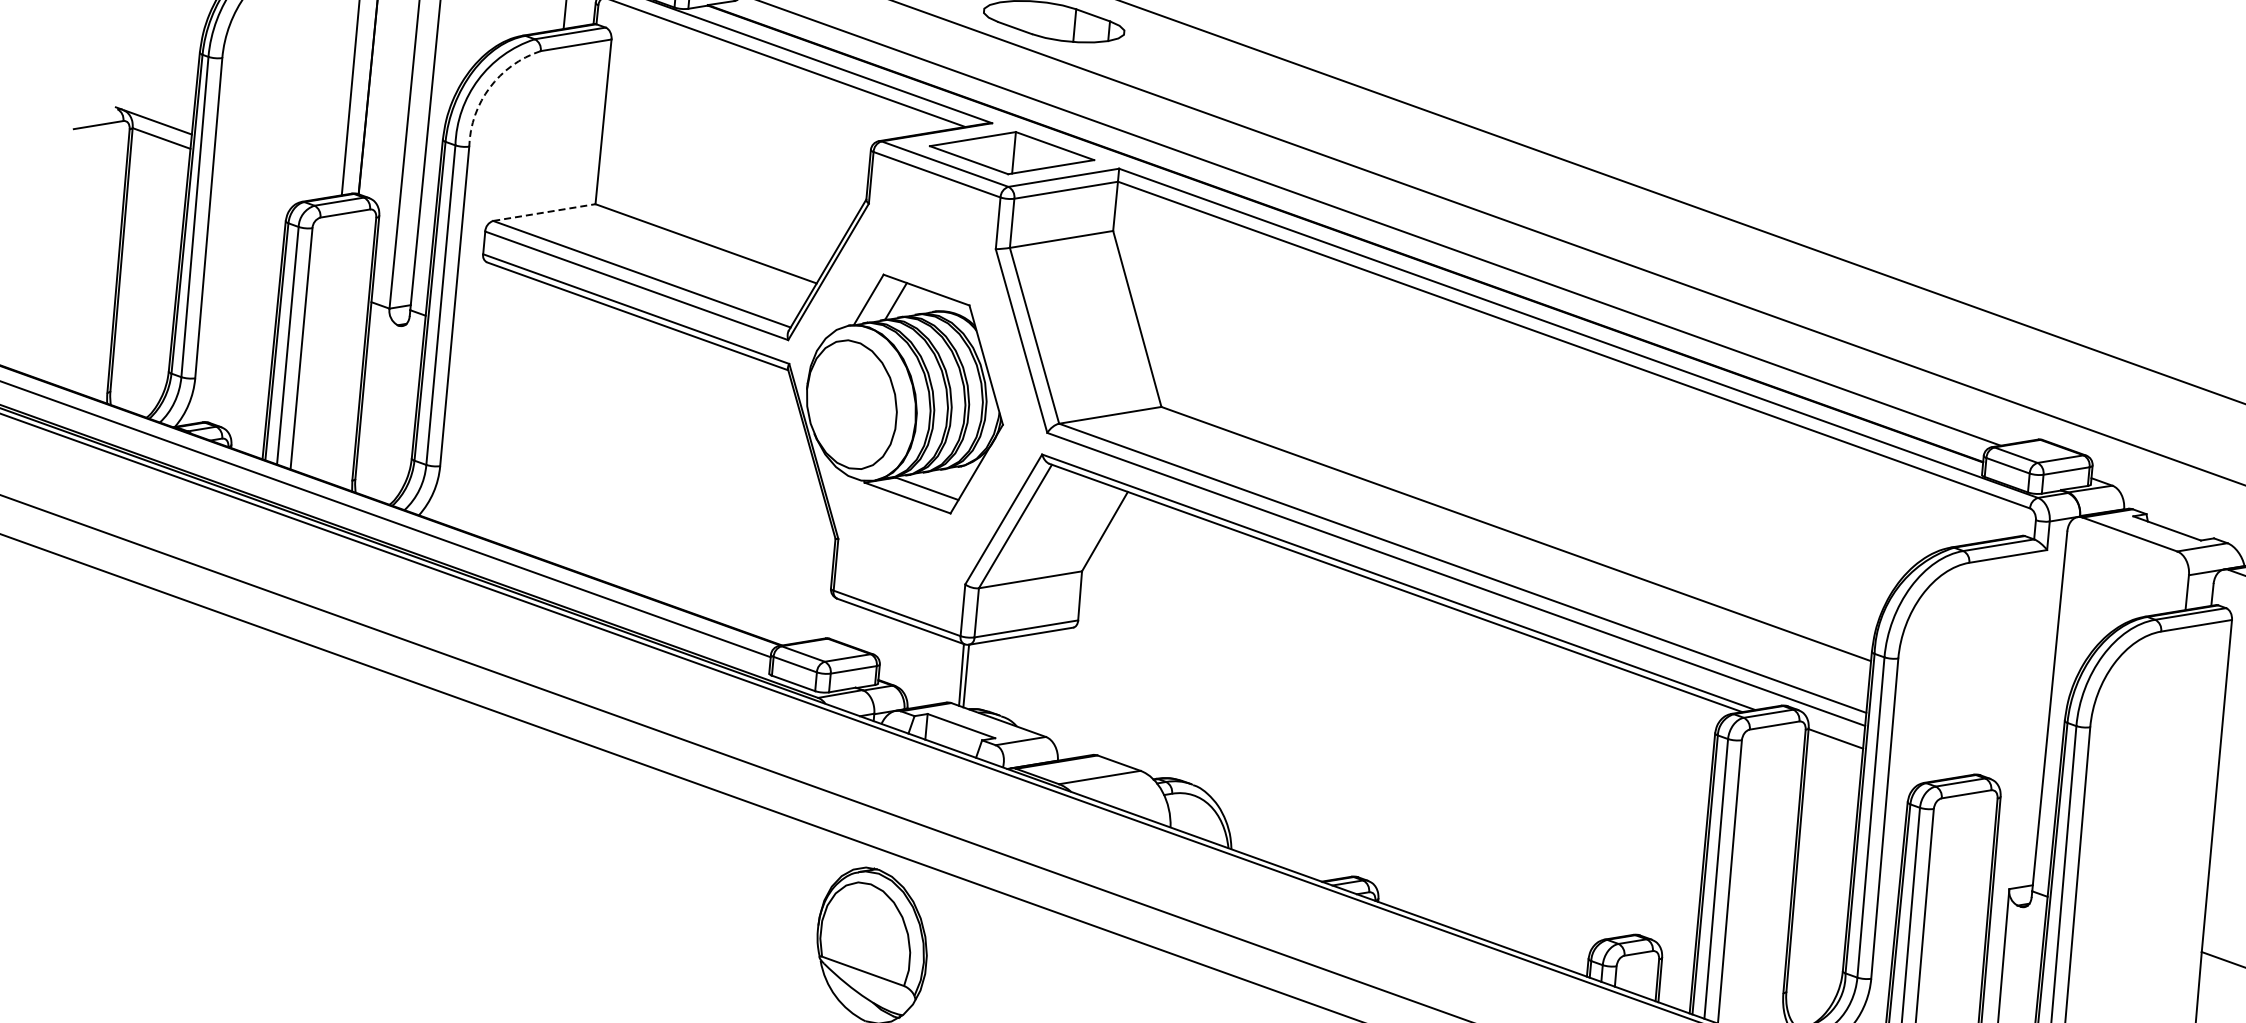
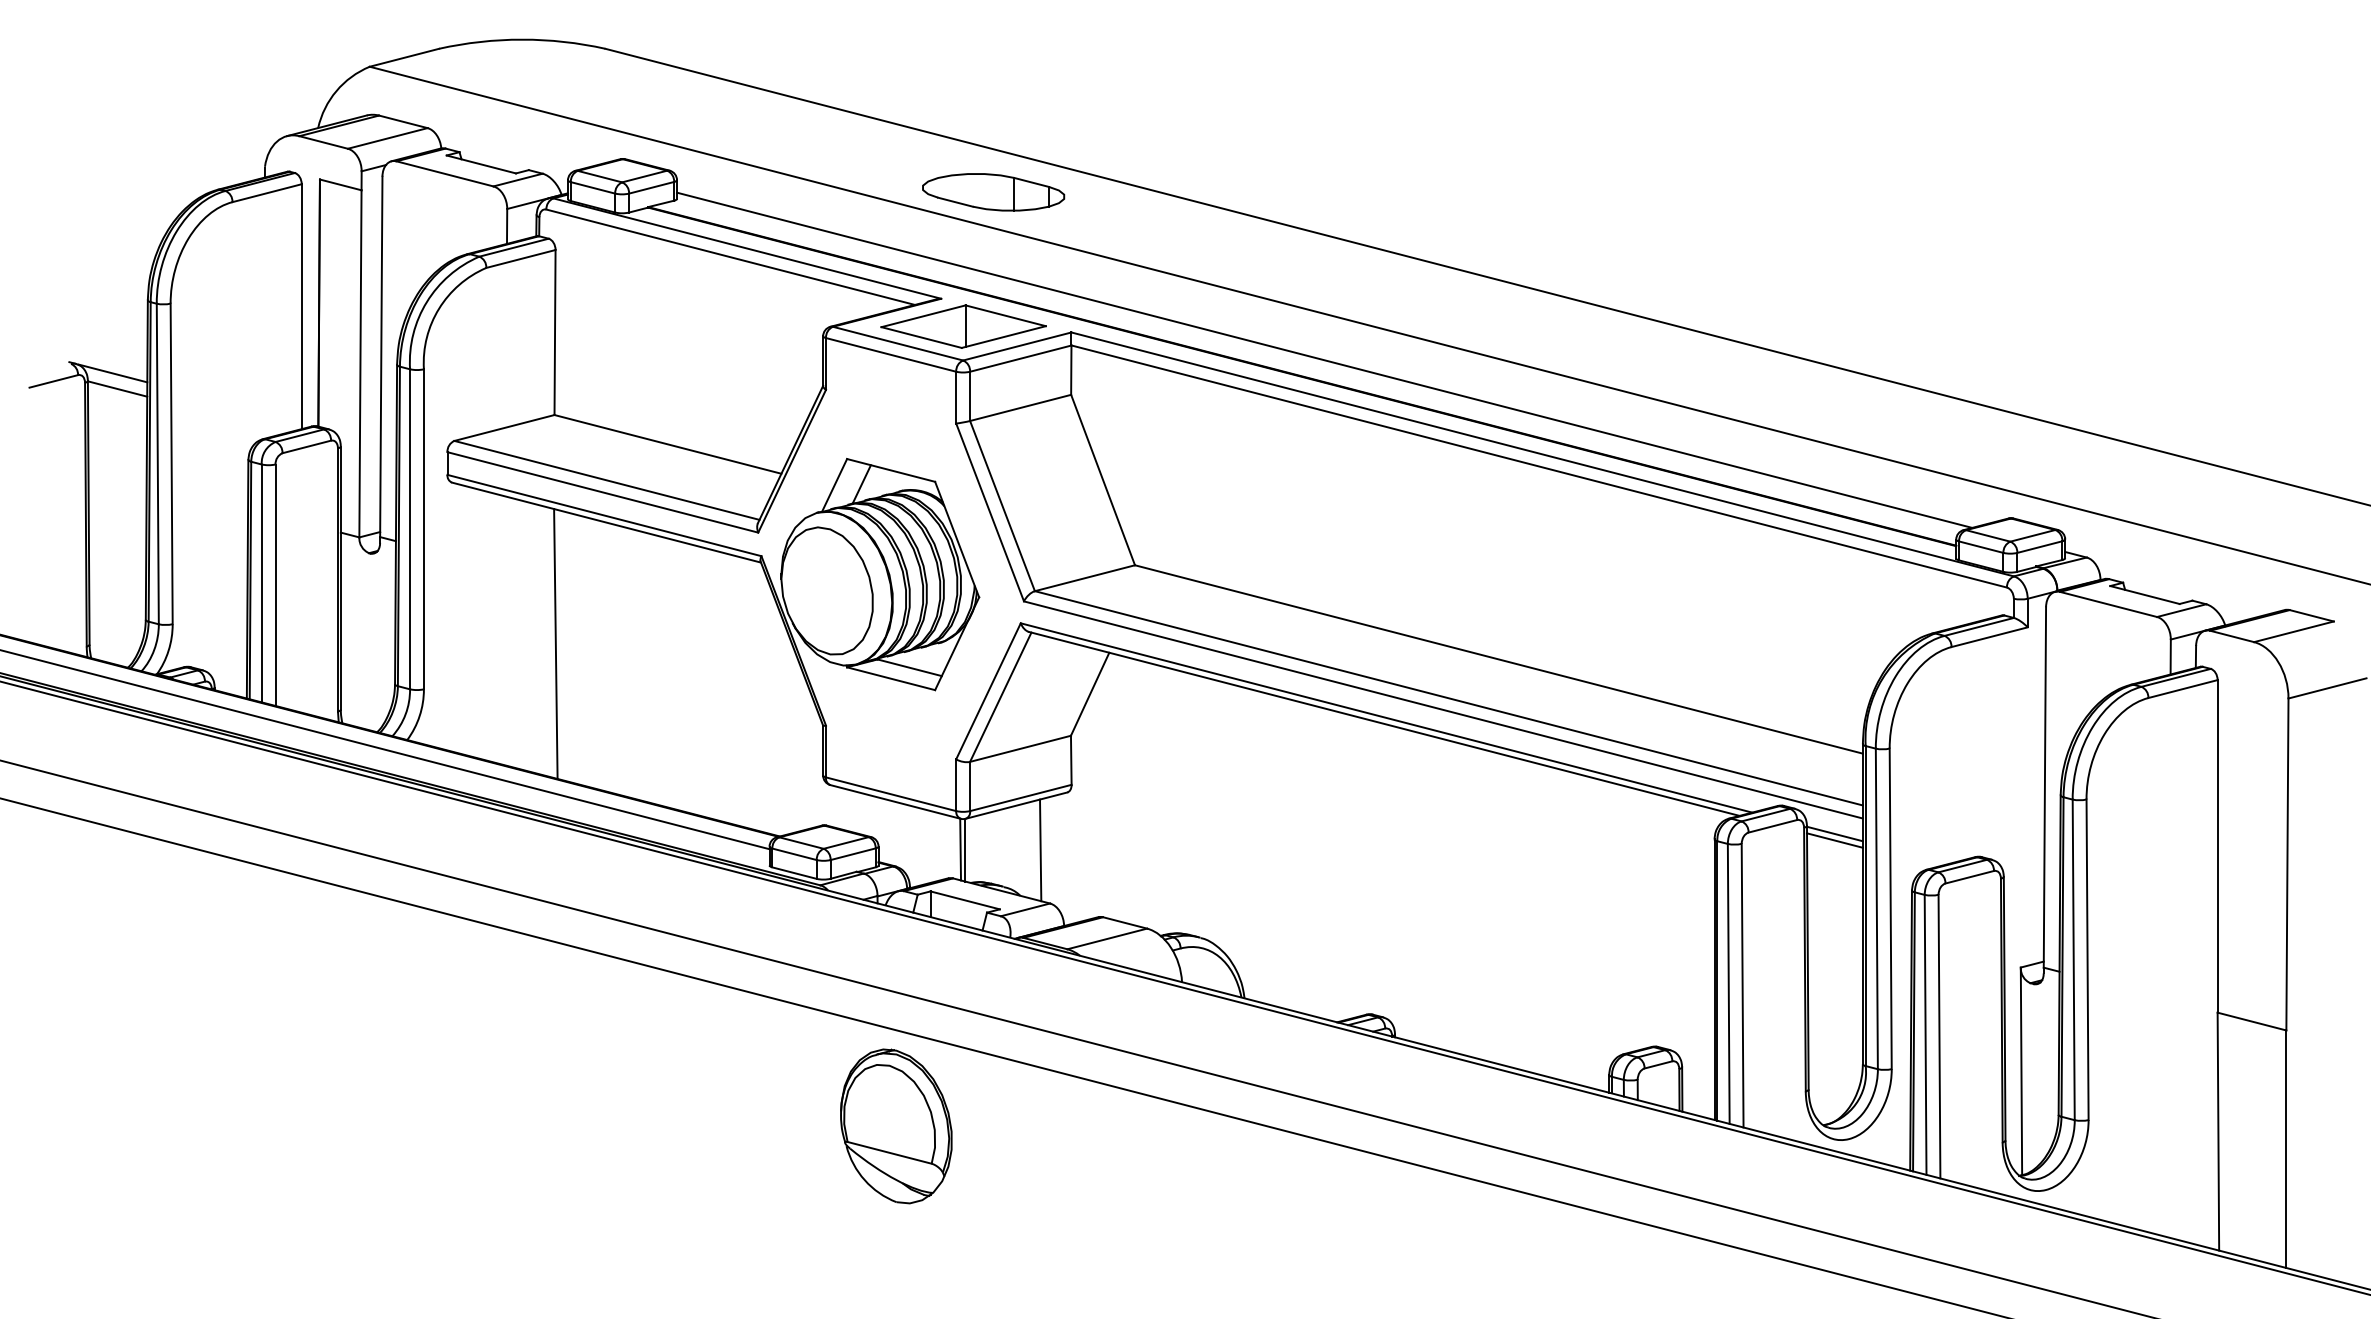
arc: (490, 87) -> (439, 308), dashed -> solid
line: (544, 212) -> (504, 427), dashed -> solid
line: (575, 432) -> (555, 643), added
line: (1041, 683) -> (1040, 850), added
line: (1834, 745) -> (1834, 840), added

